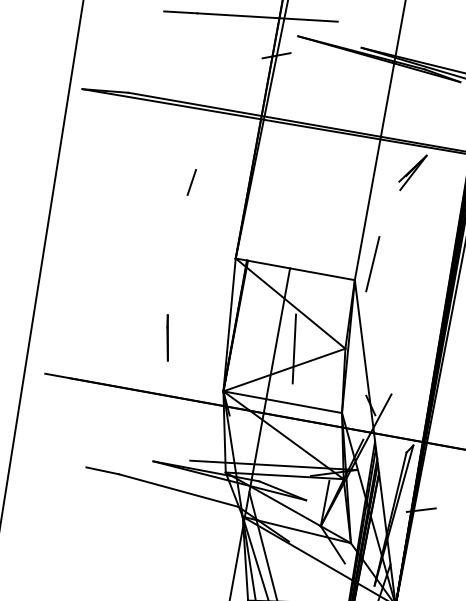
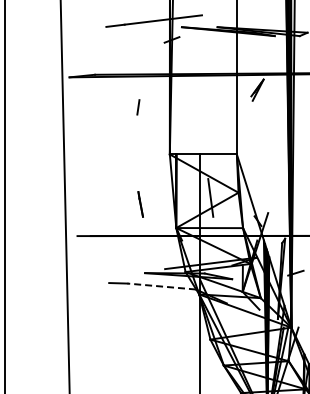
line: (191, 182) -> (138, 107), moved
line: (371, 263) -> (244, 143), removed
line: (178, 490) -> (161, 286), solid -> dashed

